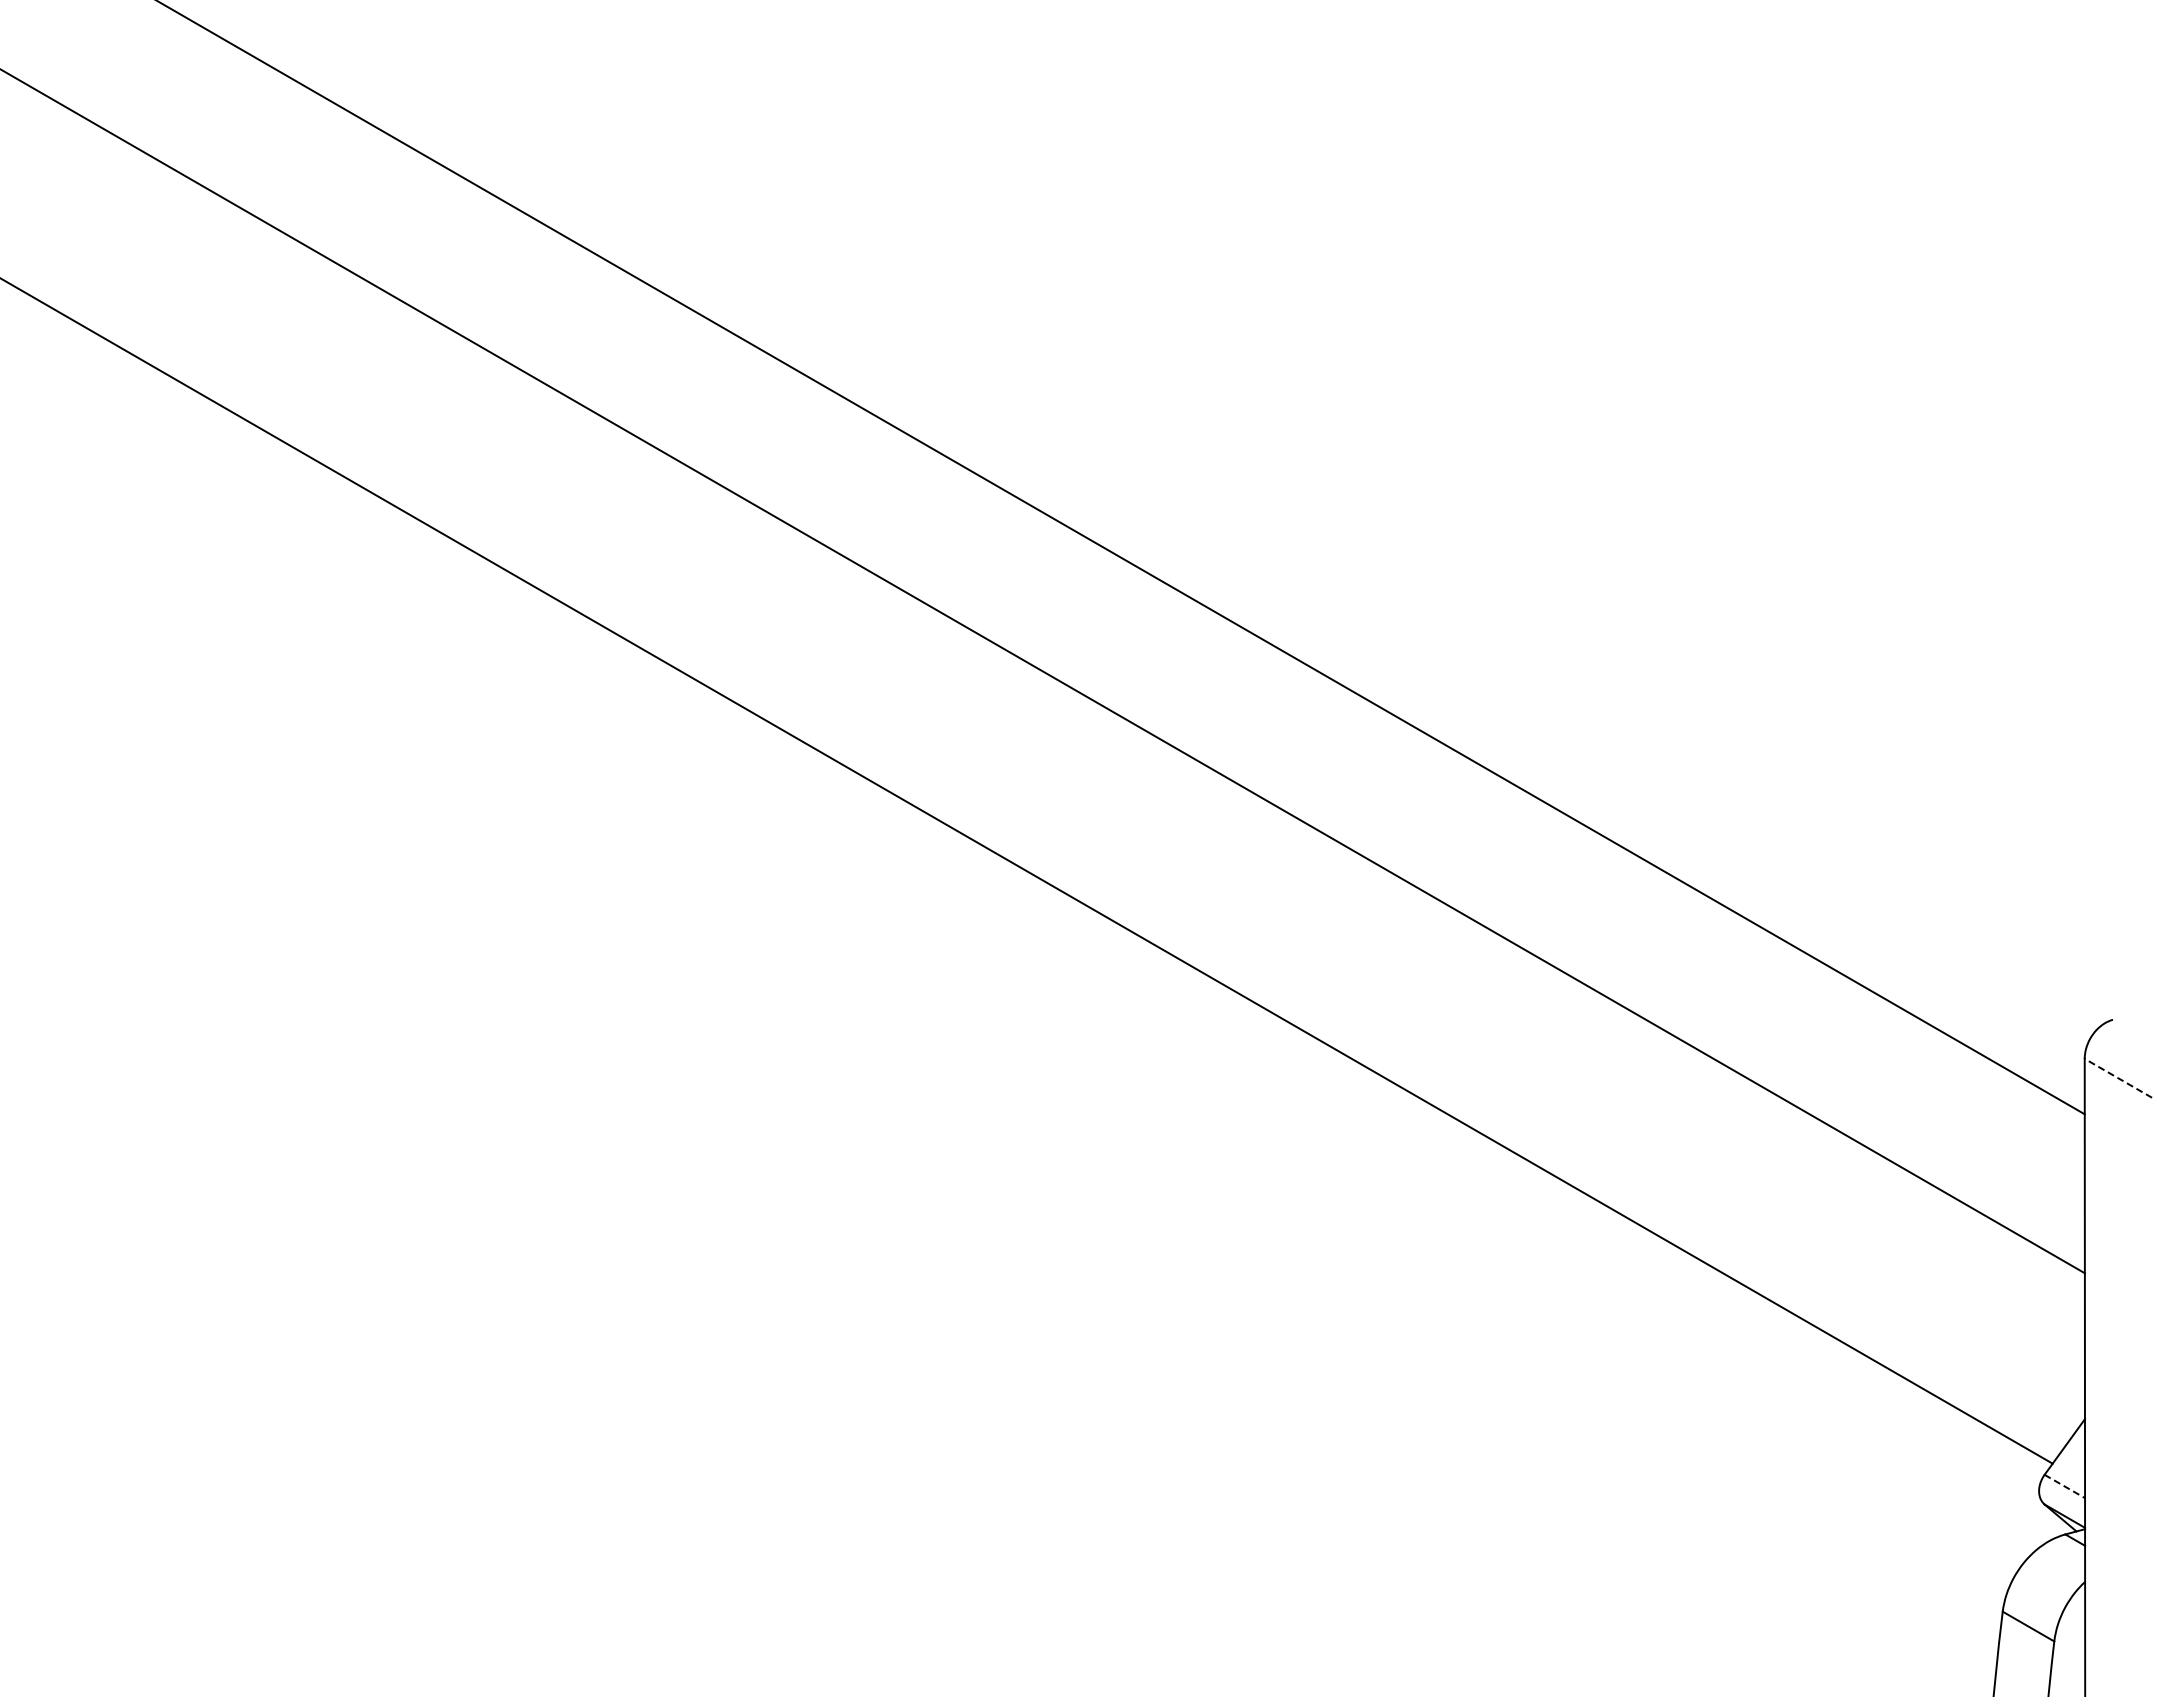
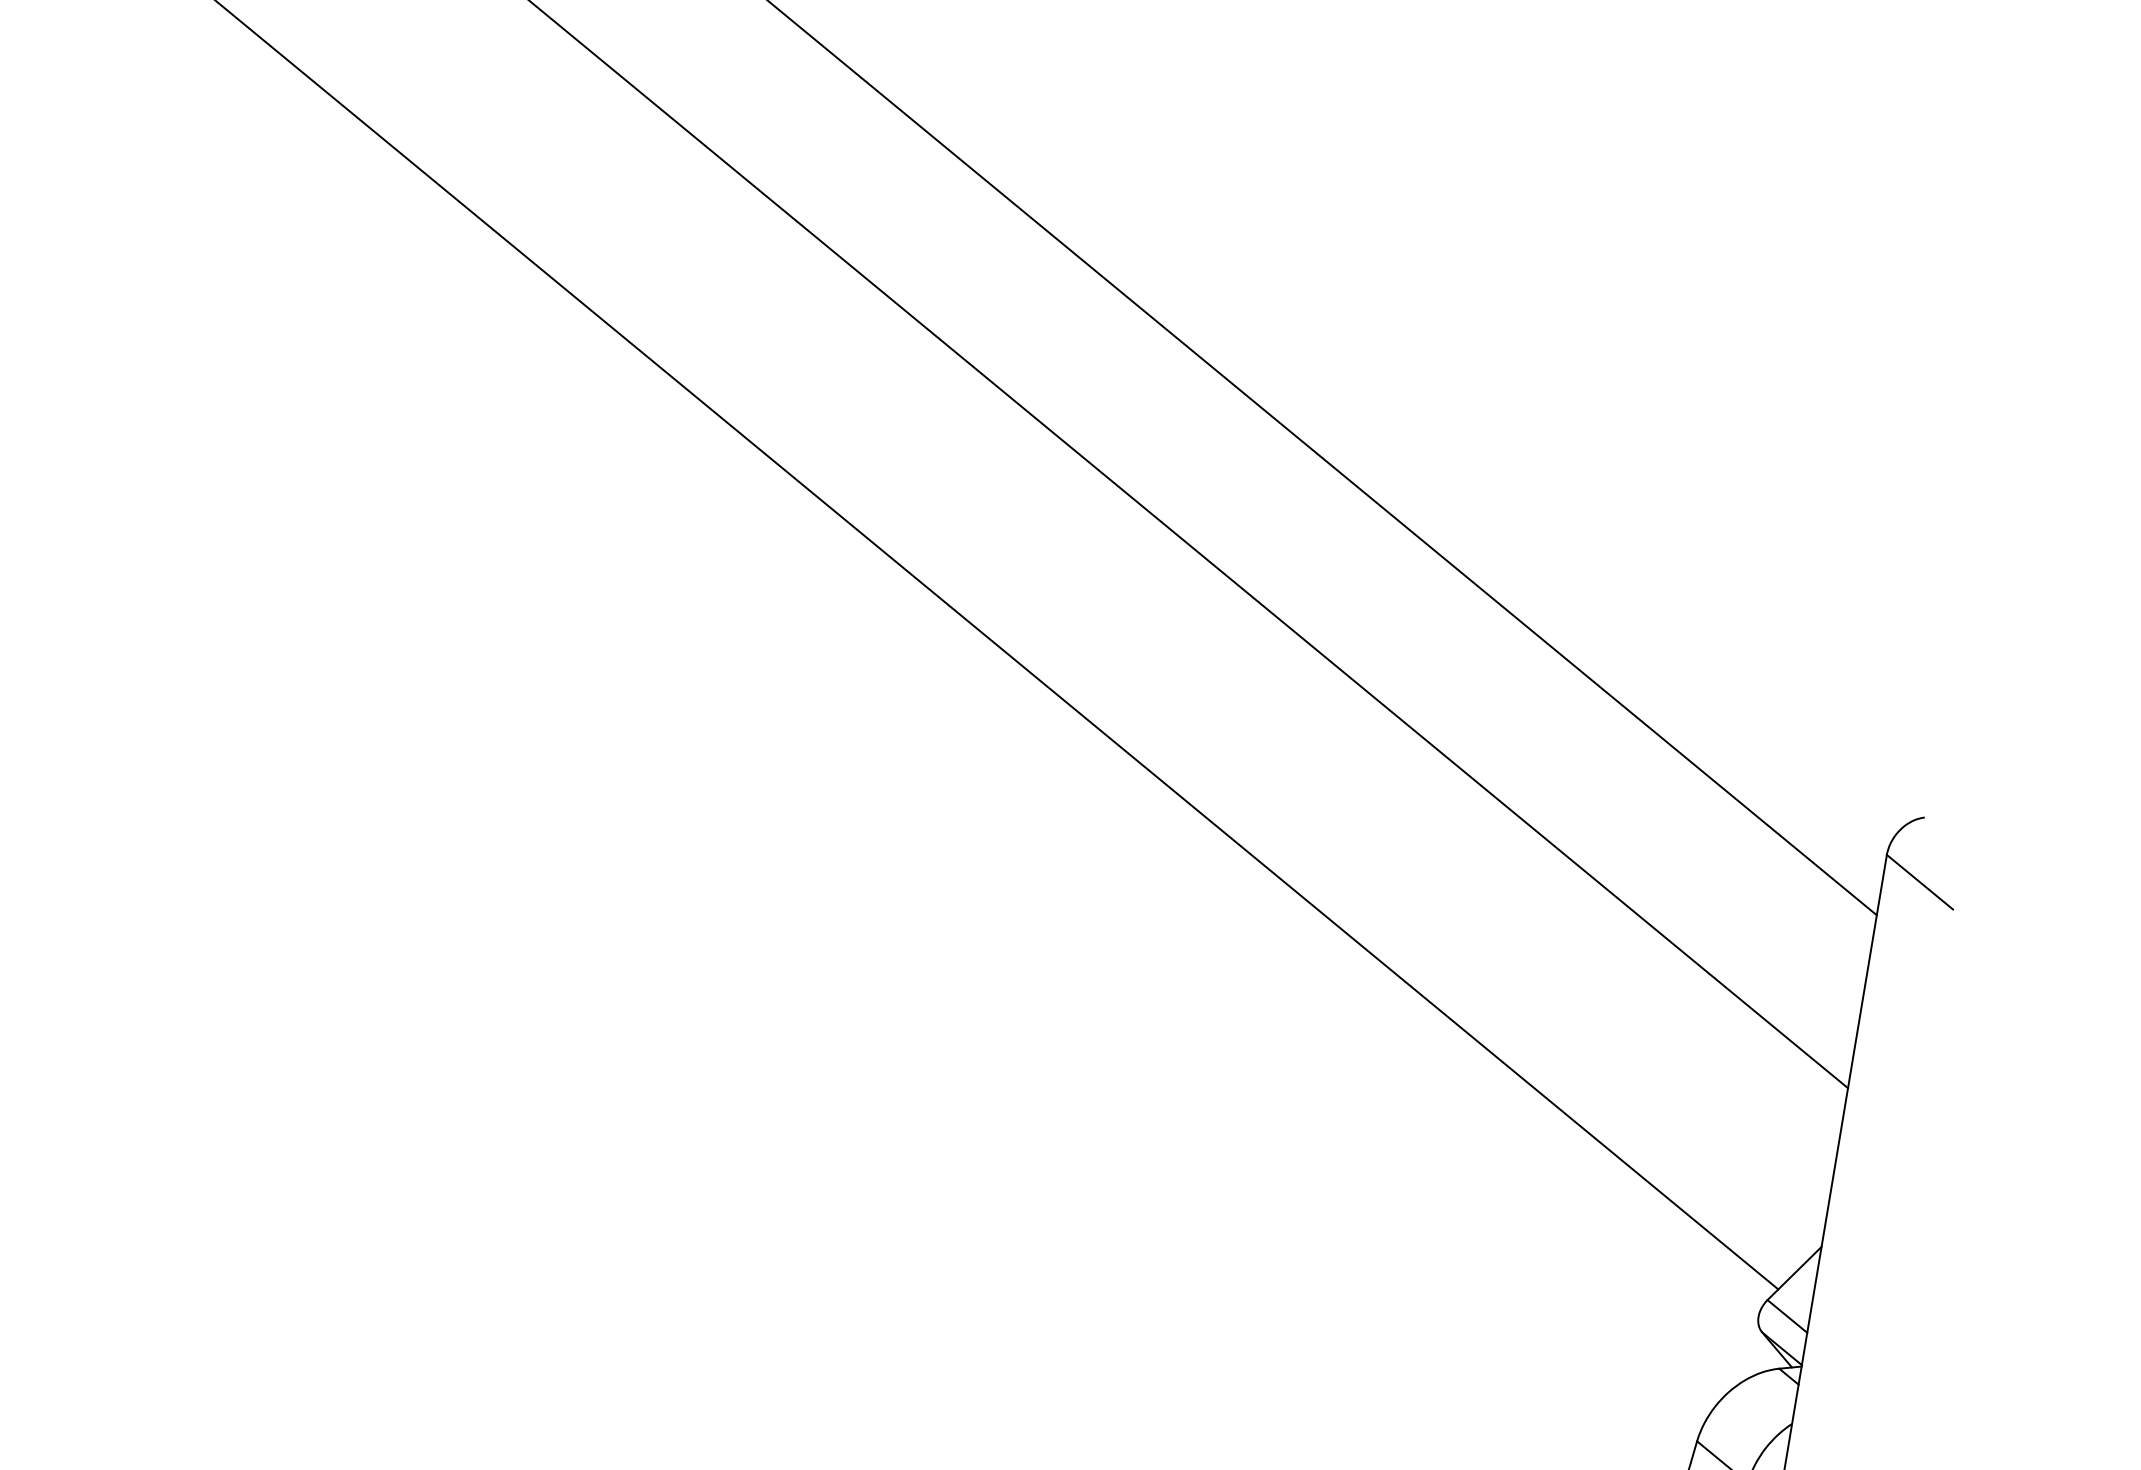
line: (2118, 1078) -> (1920, 882), dashed -> solid
line: (2065, 1486) -> (1788, 1316), dashed -> solid

